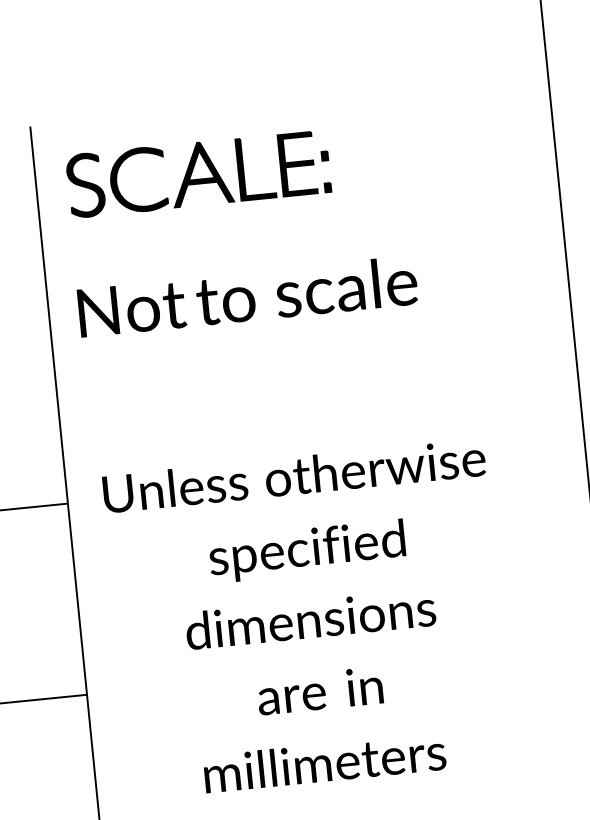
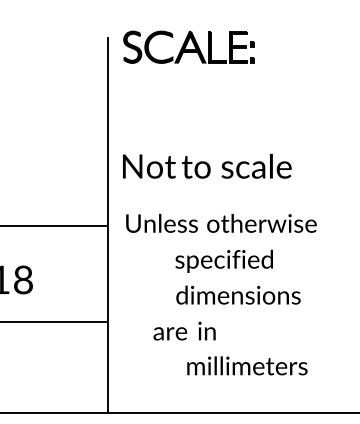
part: (197, 172) -> (188, 46), moved
text: (248, 294) -> (207, 165), moved
text: (310, 617) -> (238, 294), moved
text: (319, 689) -> (184, 330), moved
text: (324, 761) -> (247, 365), moved

